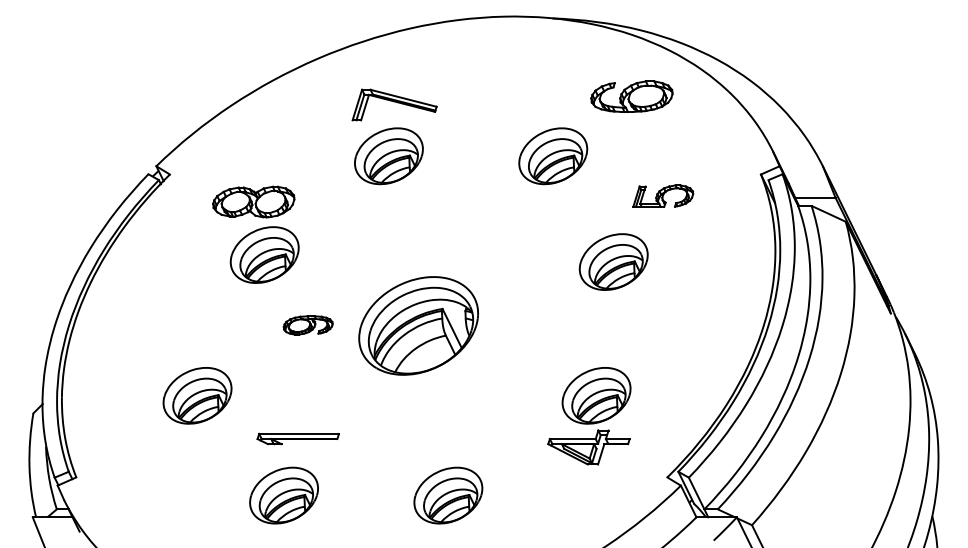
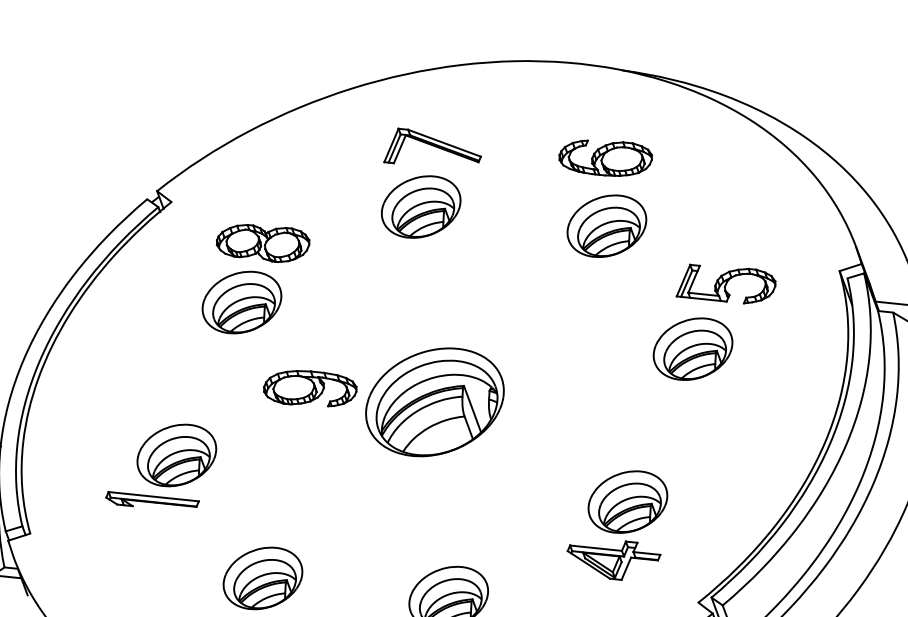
part: (631, 96) -> (605, 157), moved
part: (662, 195) -> (725, 283), size x1.43
part: (264, 254) -> (241, 301), moved
part: (613, 261) -> (692, 348), moved
part: (307, 325) -> (309, 388), size x1.67
part: (297, 438) -> (151, 501), moved

